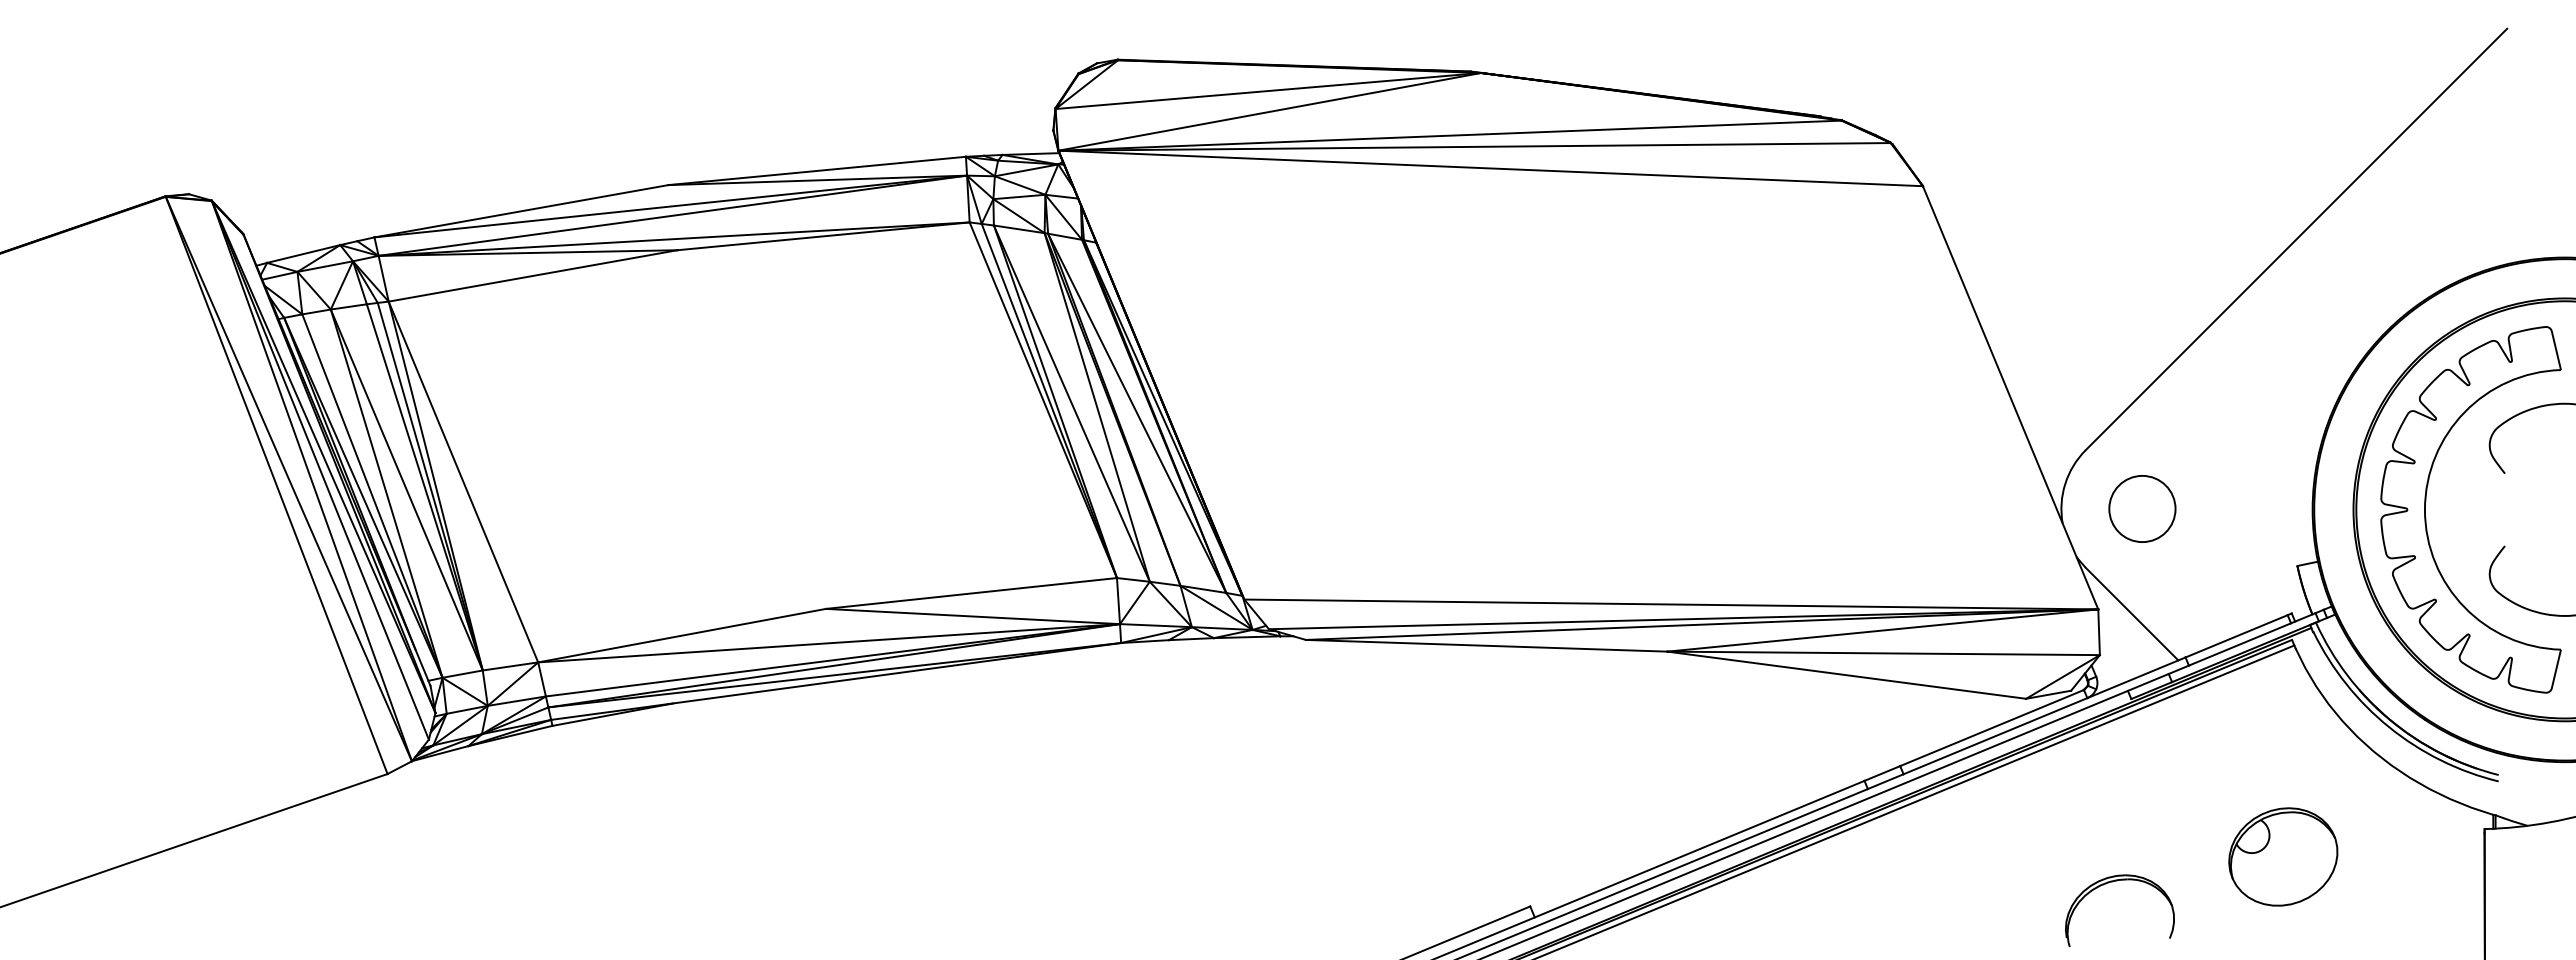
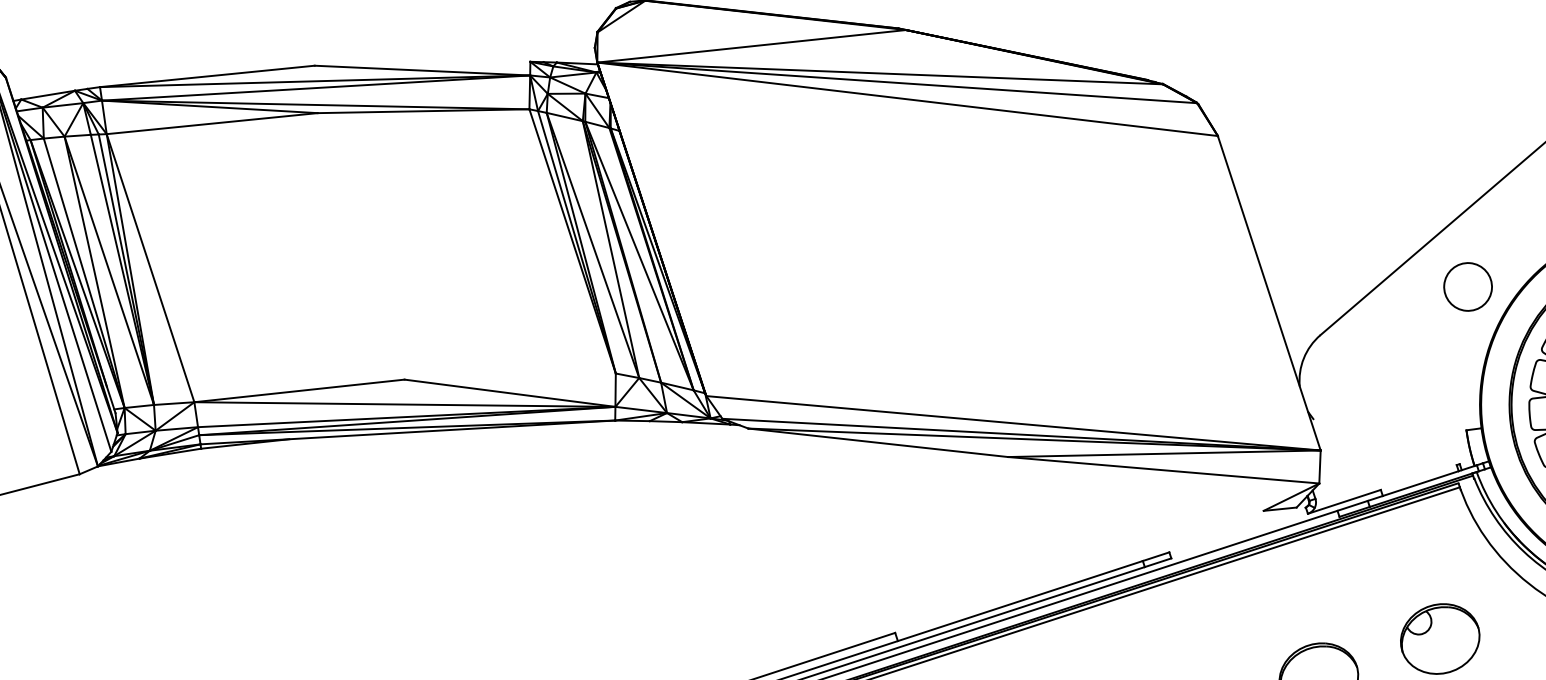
line: (1268, 91) -> (751, 31), removed
line: (816, 170) -> (422, 63), removed
circle: (2142, 508) -> (1468, 286), moved
line: (970, 593) -> (509, 376), removed
line: (2131, 613) -> (1344, 455), removed
line: (2236, 636) -> (1418, 477), removed
line: (1846, 674) -> (1135, 483), removed
line: (1991, 727) -> (1237, 529), removed
line: (1995, 736) -> (1239, 536), removed

